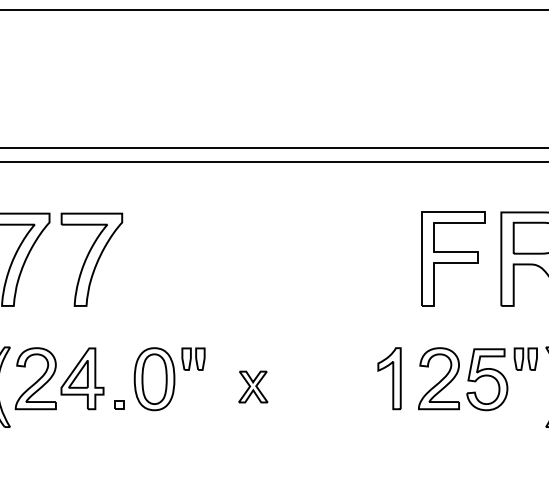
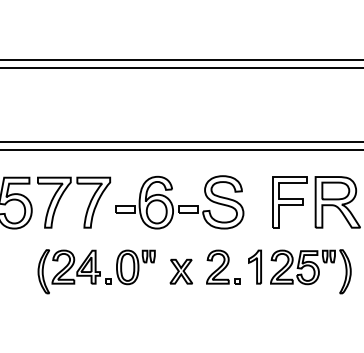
part: (250, 259) -> (179, 202), added
part: (331, 377) -> (223, 266), added
part: (251, 386) -> (180, 271), size x1.43

